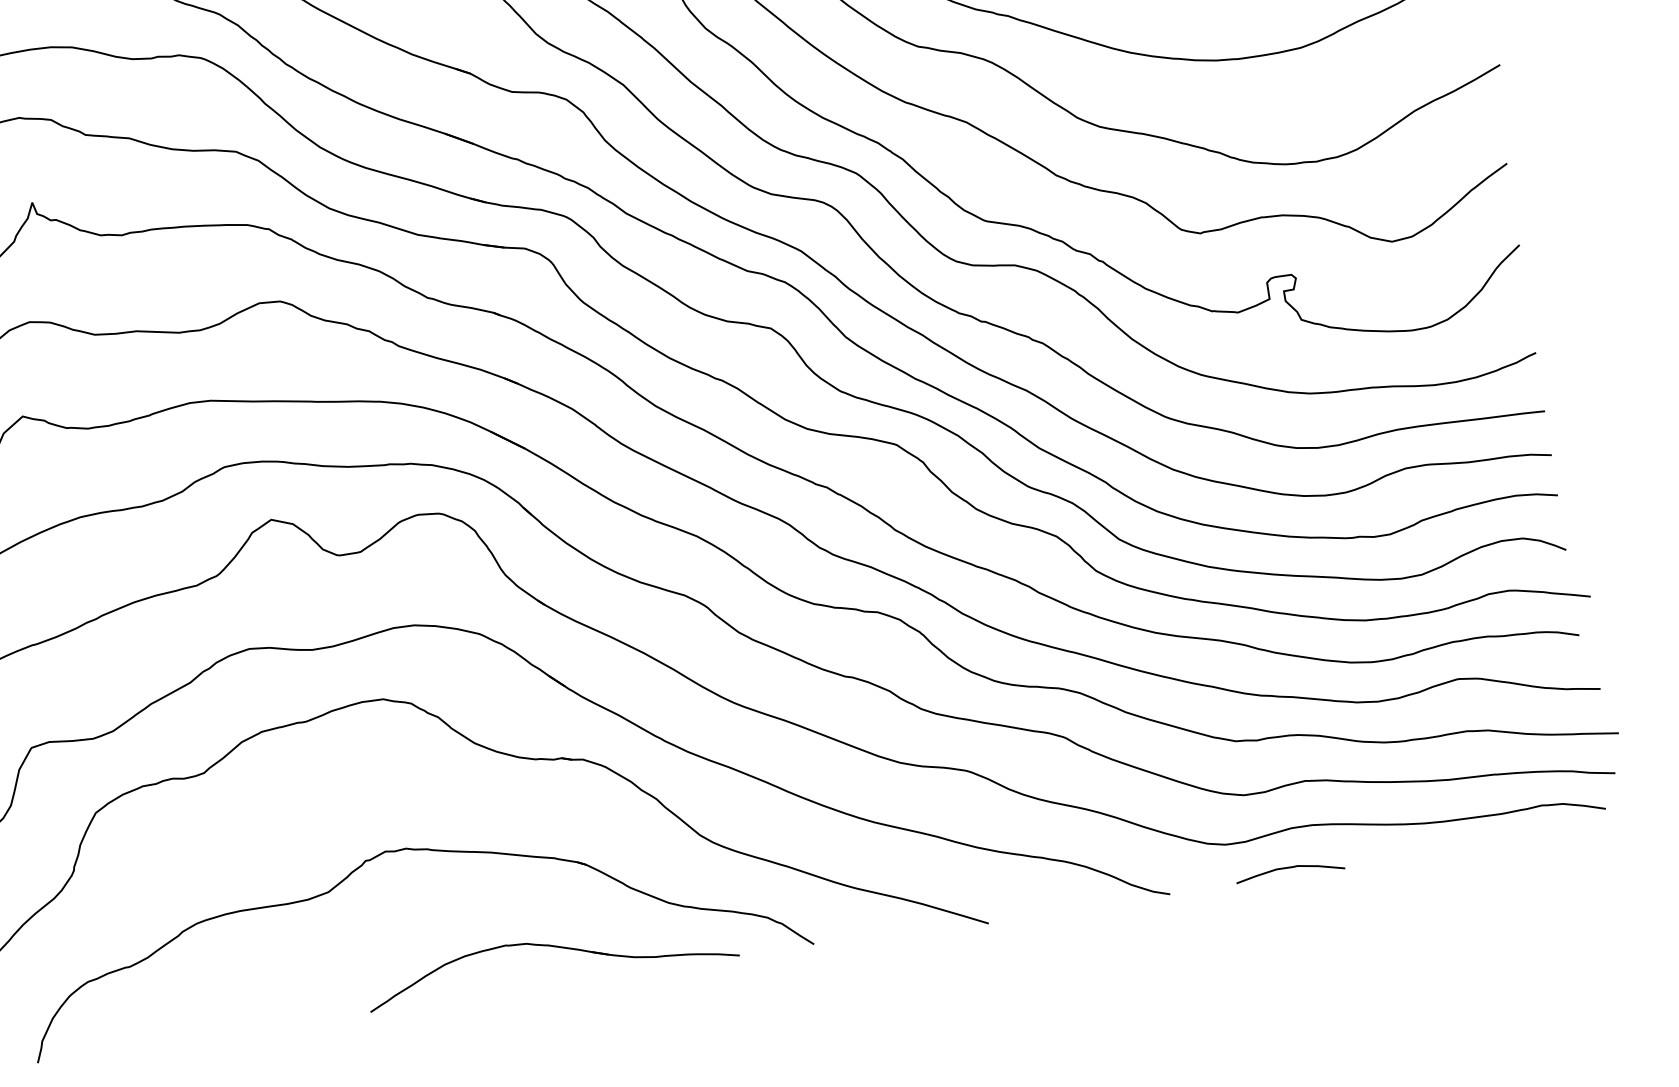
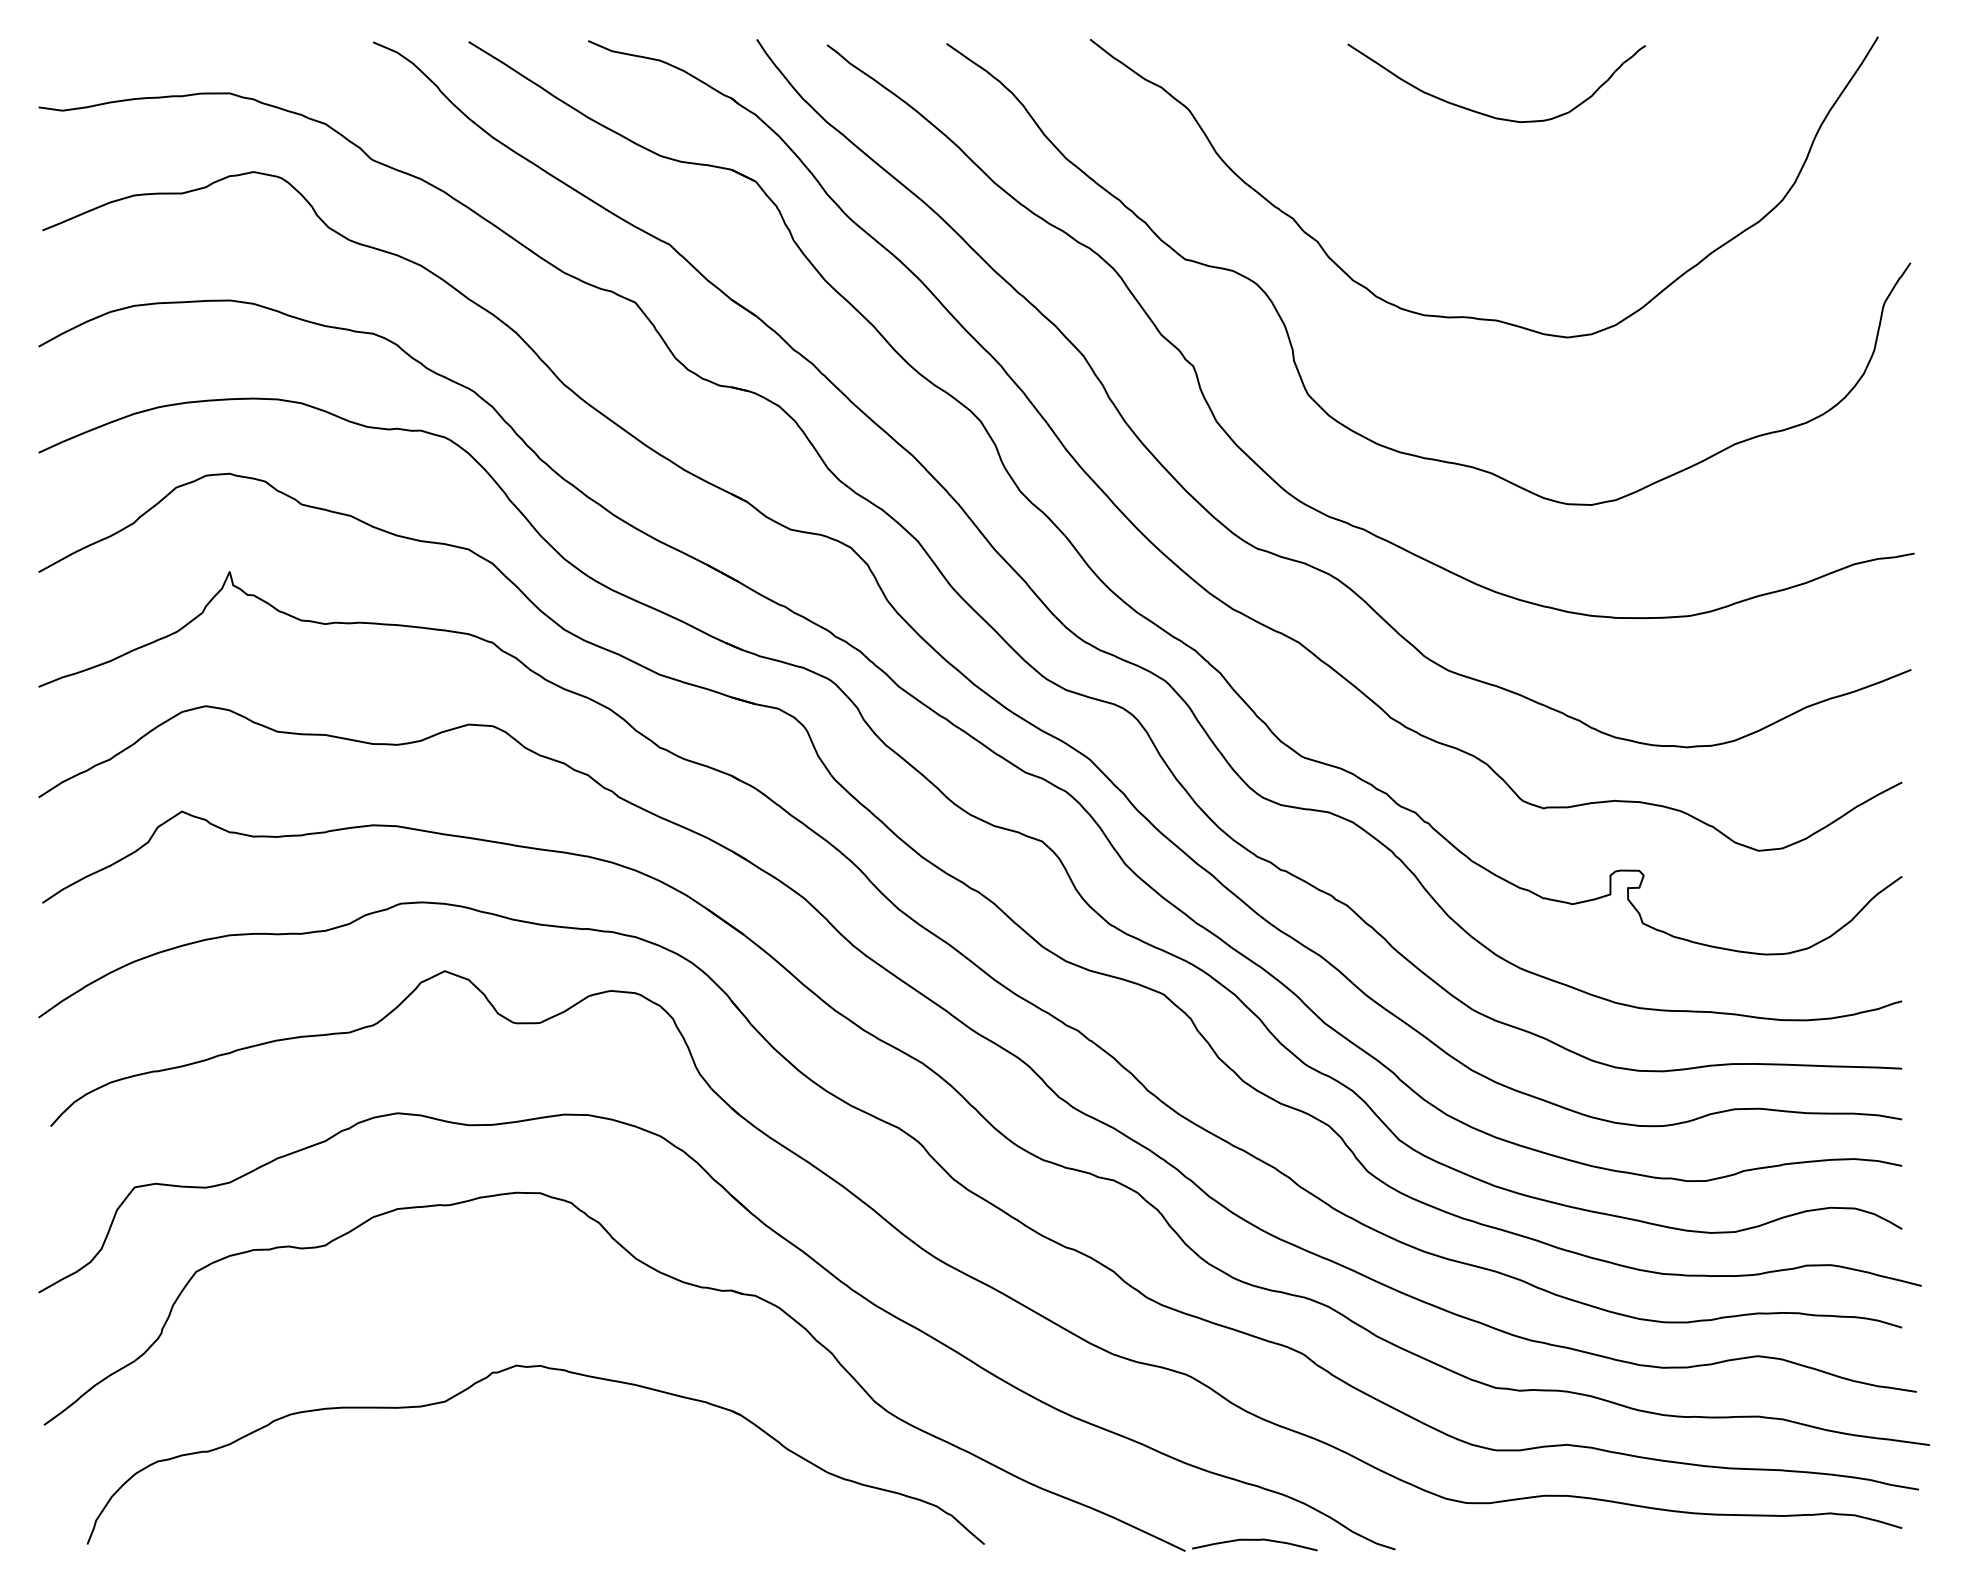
curve: (1289, 868) -> (1254, 1540), moved
part: (553, 947) -> (689, 1502), removed

